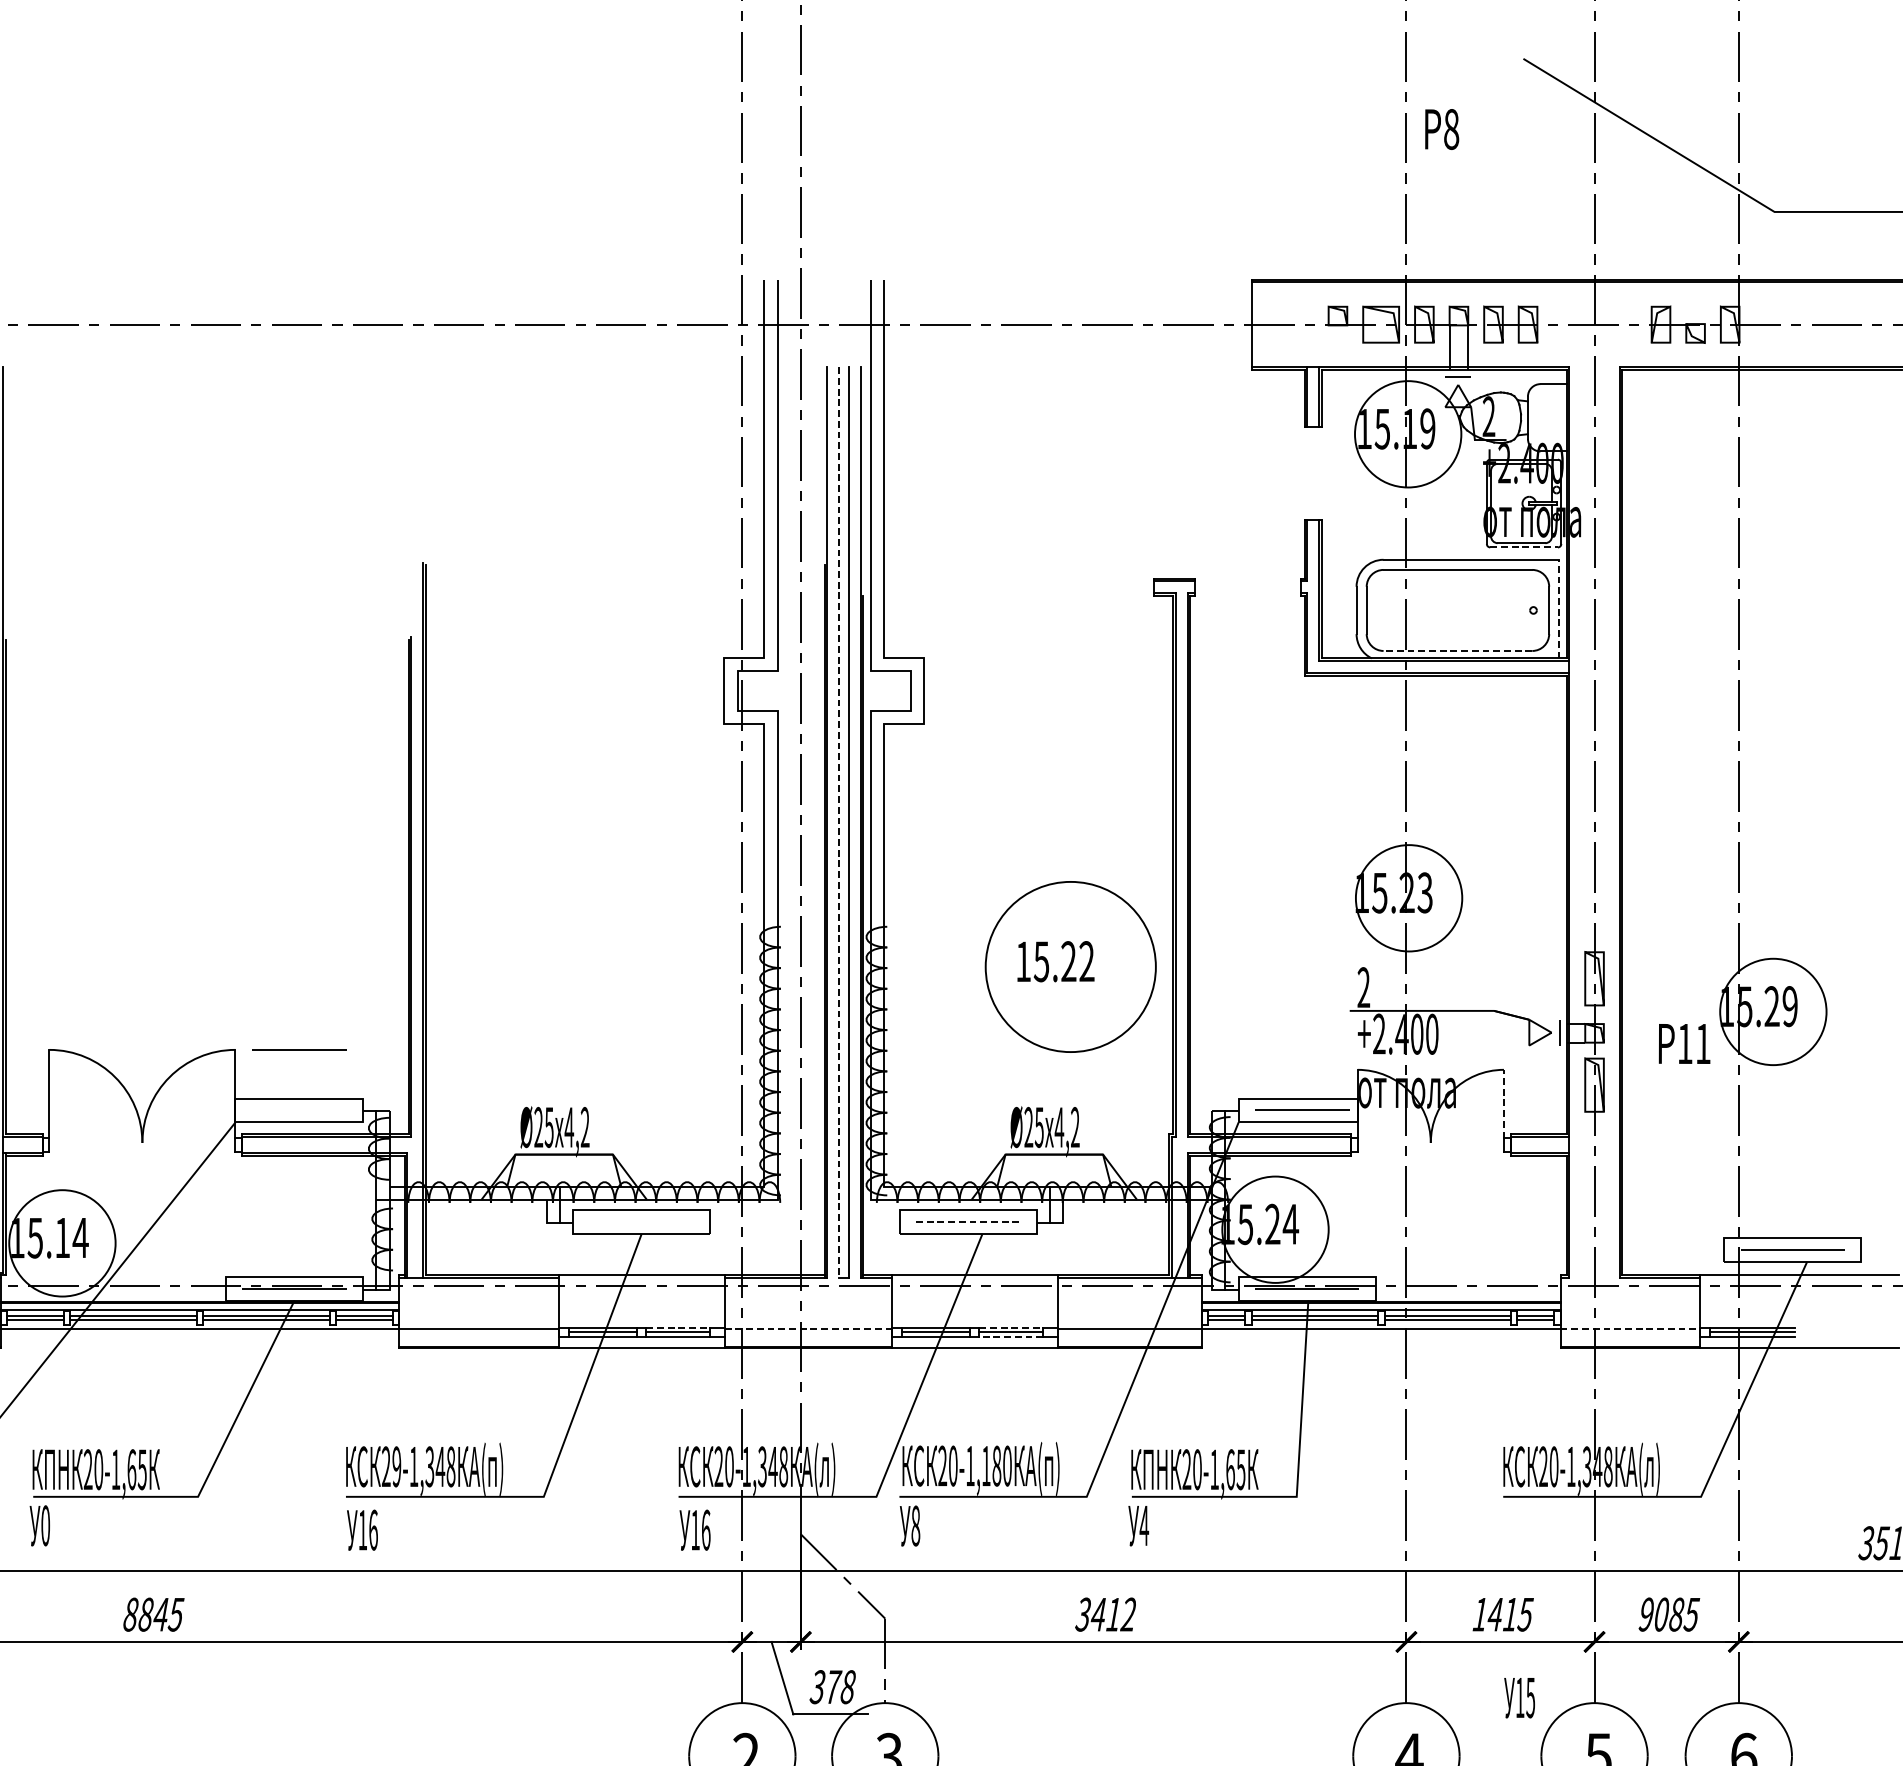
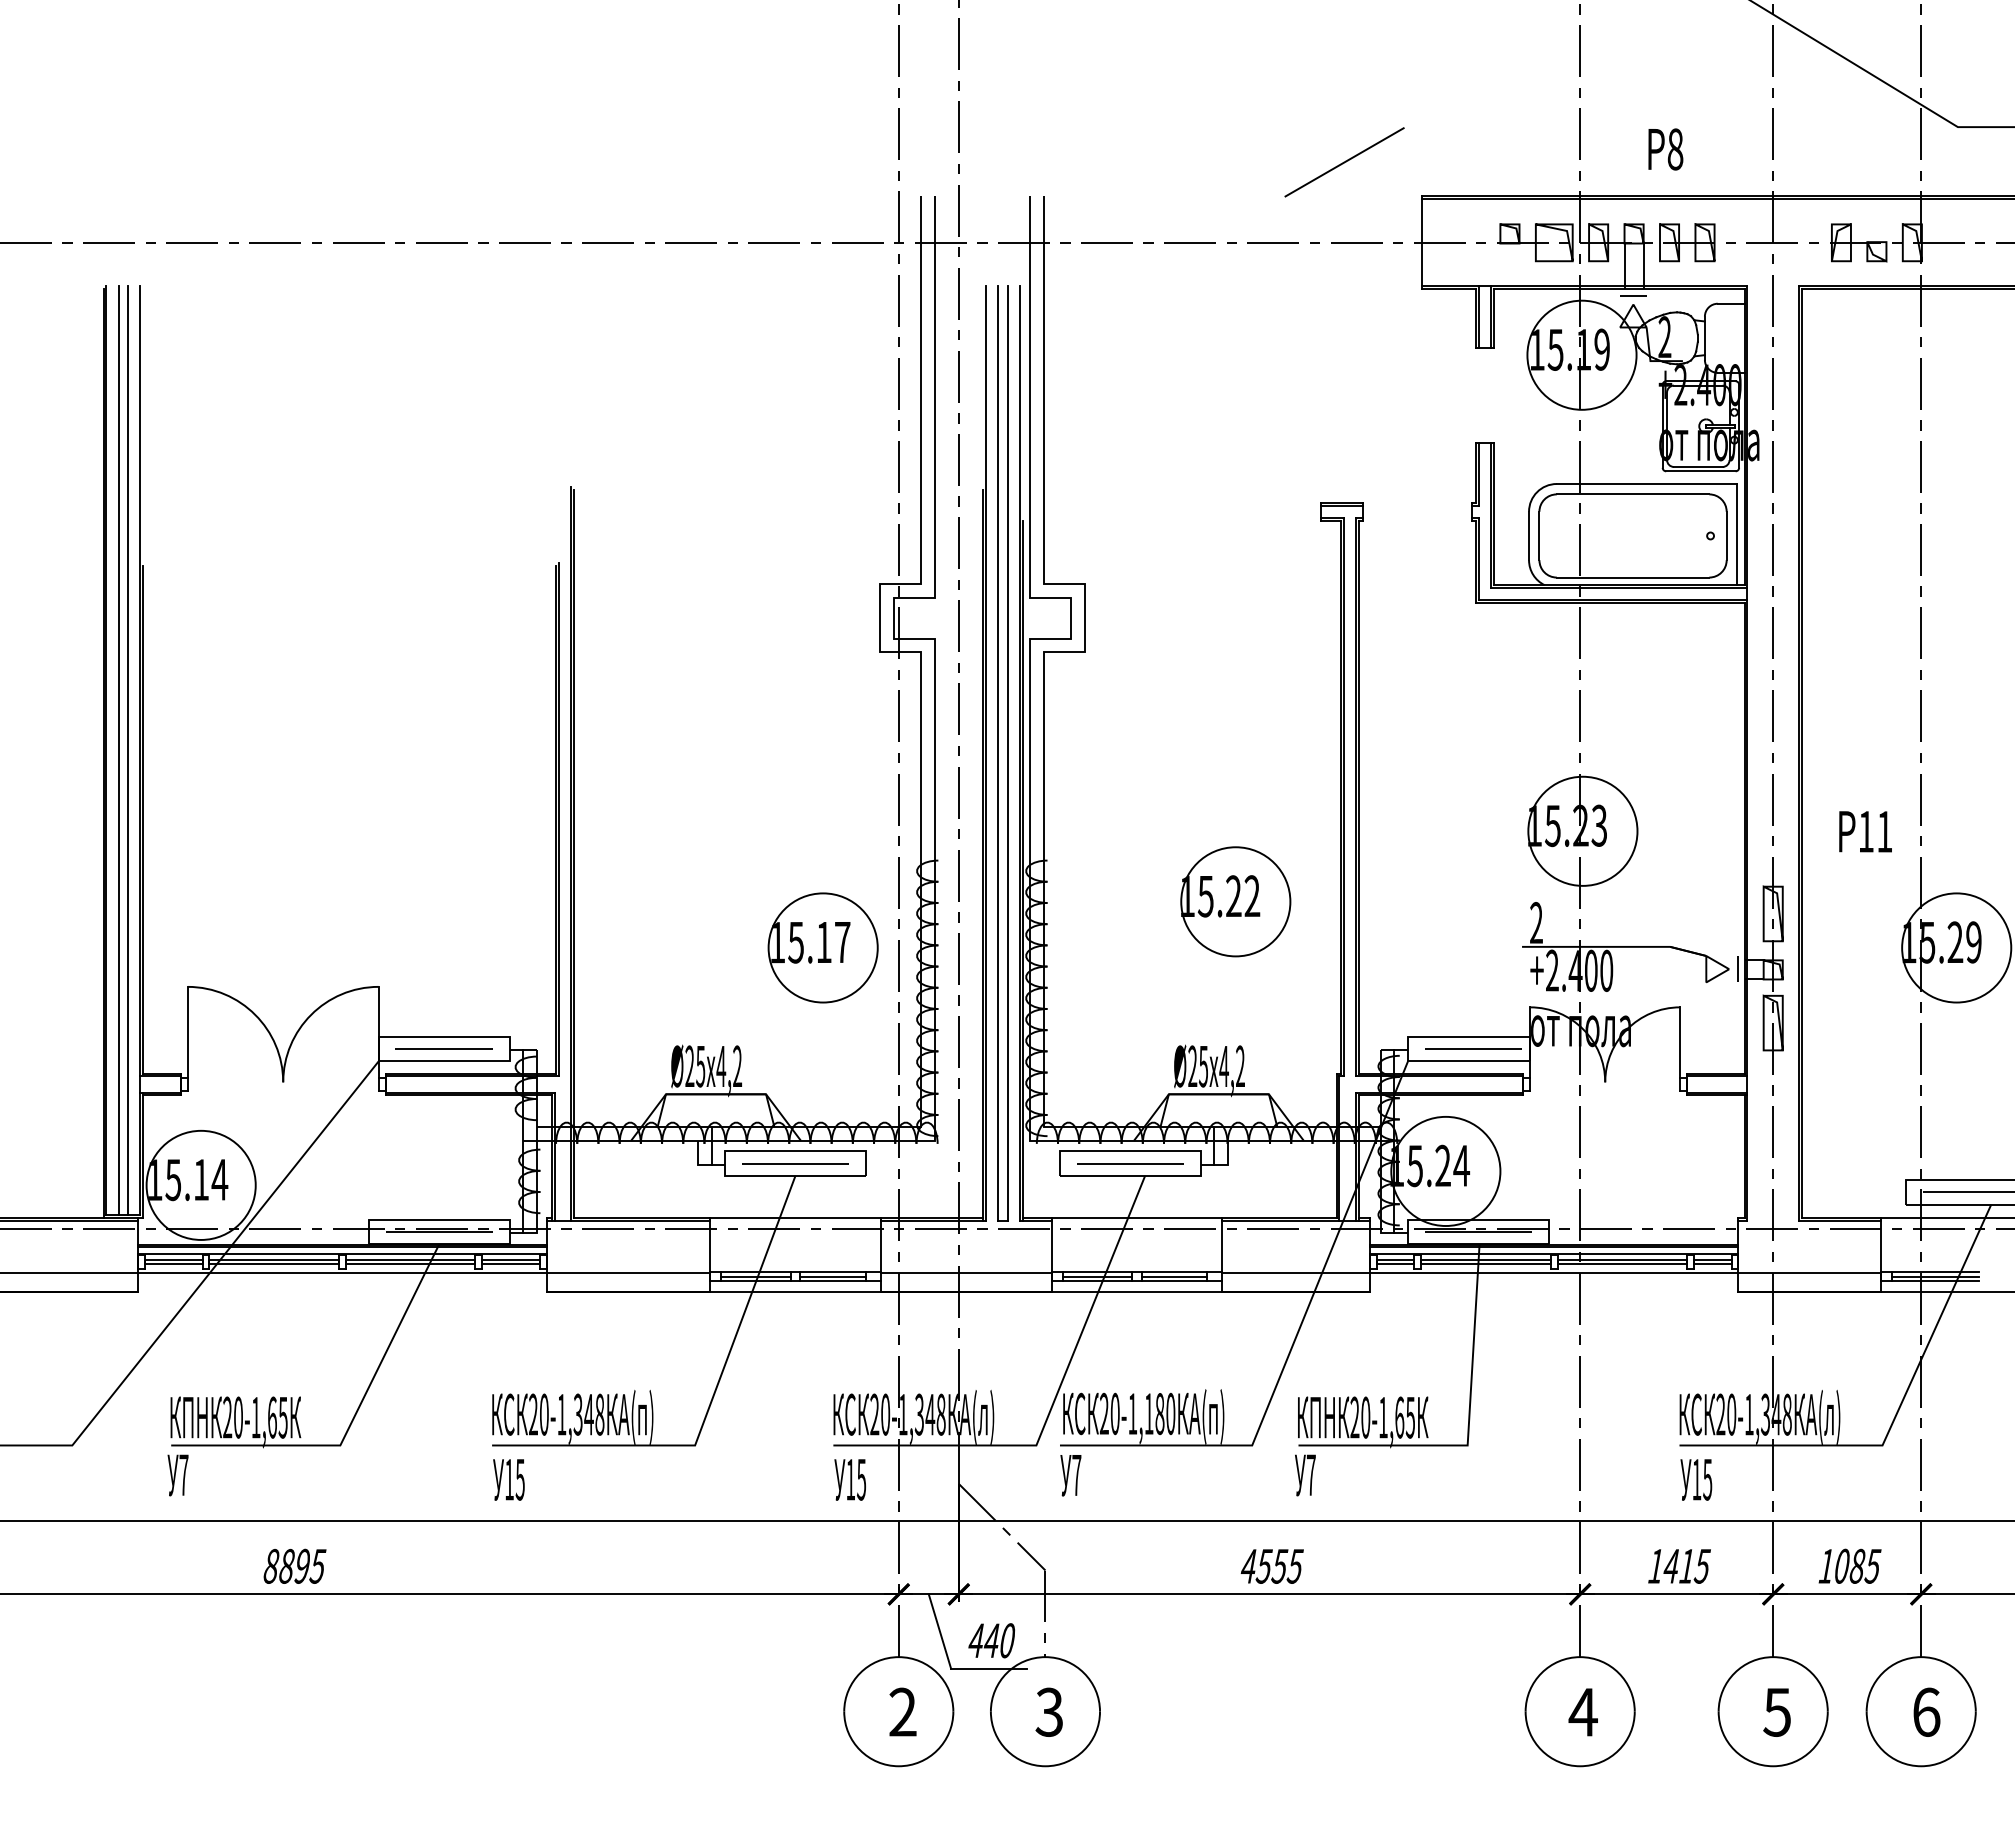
text: (1441, 129) -> (1665, 149), moved
line: (1176, 246) -> (1344, 162), added
line: (1523, 547) -> (1700, 471), dashed -> solid
line: (1559, 609) -> (1737, 534), dashed -> solid
line: (1457, 650) -> (1632, 577), dashed -> solid
line: (839, 823) -> (998, 754), dashed -> solid
circle: (1070, 966) -> (1235, 901), size x0.62
part: (667, 1011) -> (822, 947), added
text: (1684, 1043) -> (1865, 831), moved
line: (298, 1049) -> (443, 1048), moved
line: (1504, 1104) -> (1680, 1042), dashed -> solid
line: (641, 1222) -> (795, 1163), added
line: (968, 1222) -> (1130, 1163), dashed -> solid
line: (677, 1327) -> (832, 1271), dashed -> solid
line: (1011, 1327) -> (1174, 1271), dashed -> solid
line: (808, 1328) -> (966, 1272), dashed -> solid
line: (1630, 1328) -> (1810, 1272), dashed -> solid
line: (1011, 1337) -> (1174, 1281), dashed -> solid
text: (396, 1466) -> (543, 1414), 29-1,348 -> 20-1,348
text: (1144, 1525) -> (1311, 1474), 4 -> 7
text: (45, 1526) -> (183, 1475), 0 -> 7
text: (915, 1526) -> (1076, 1475), 8 -> 7
text: (372, 1529) -> (519, 1479), 16 -> 15
text: (705, 1529) -> (861, 1479), 16 -> 15
text: (160, 1613) -> (301, 1565), 8845 -> 8895
text: (1105, 1613) -> (1271, 1565), 3412 -> 4555
text: (1645, 1613) -> (1825, 1565), 9085 -> 1085
text: (832, 1686) -> (991, 1640), 378 -> 440
text: (1519, 1697) -> (1696, 1479), moved

